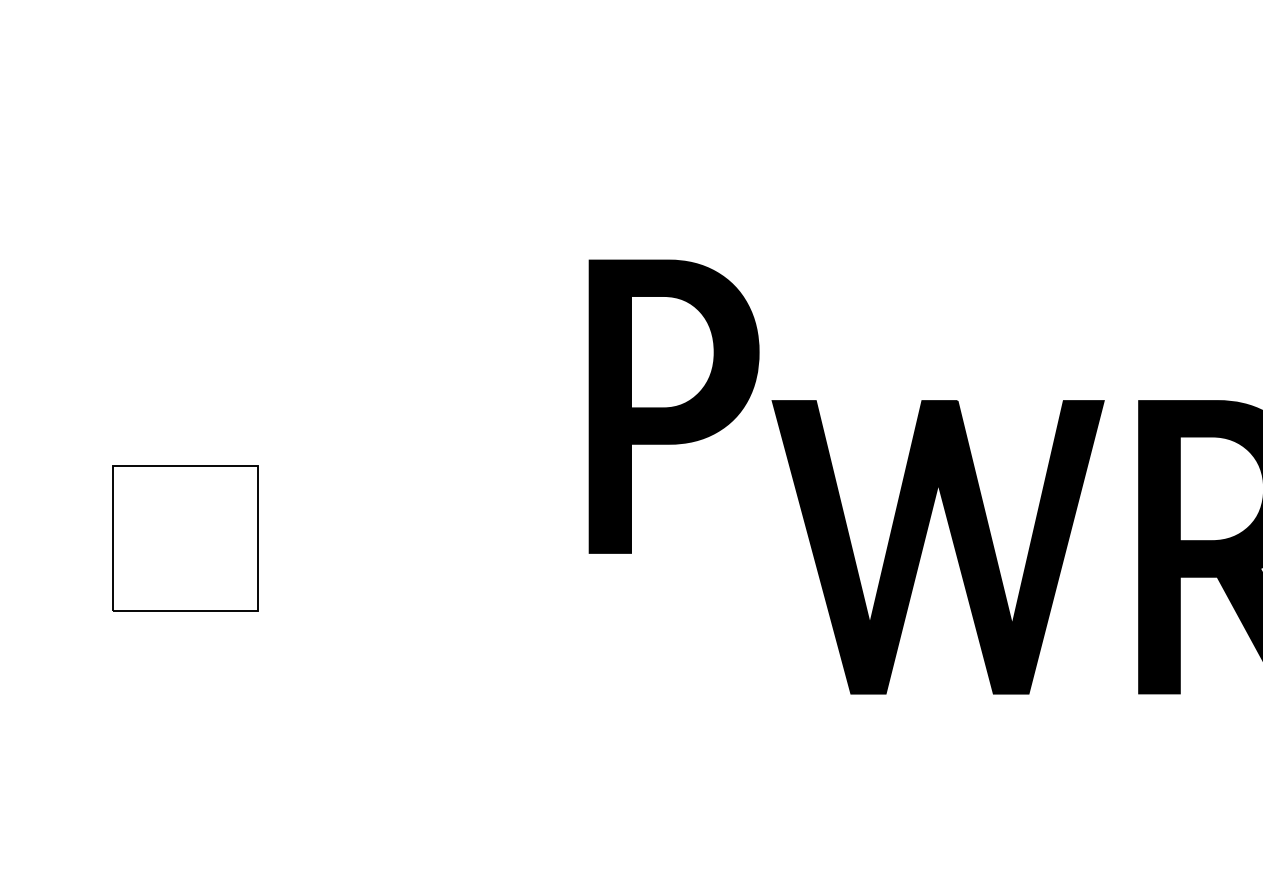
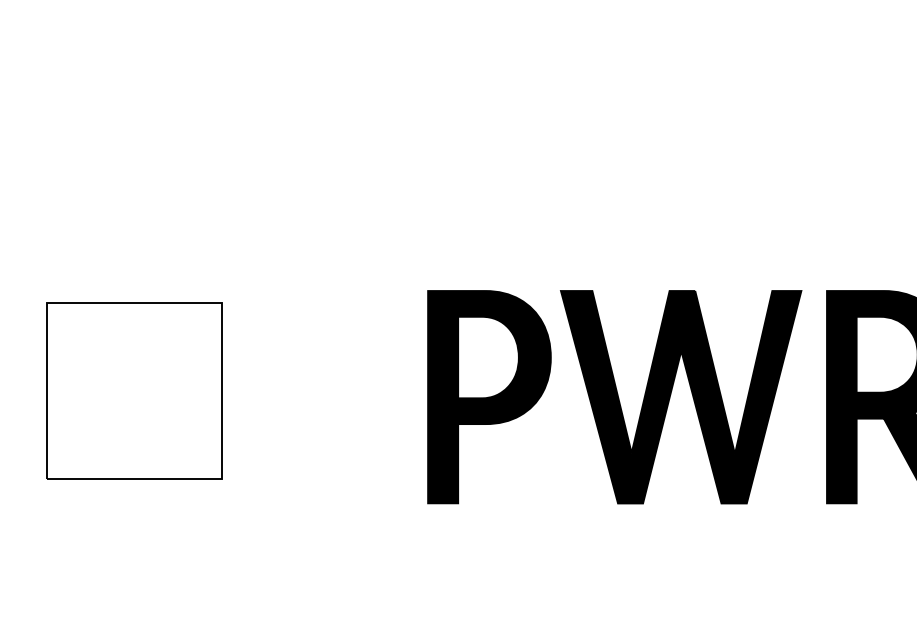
part: (674, 407) -> (489, 397), moved
part: (185, 538) -> (134, 390), size x1.67

